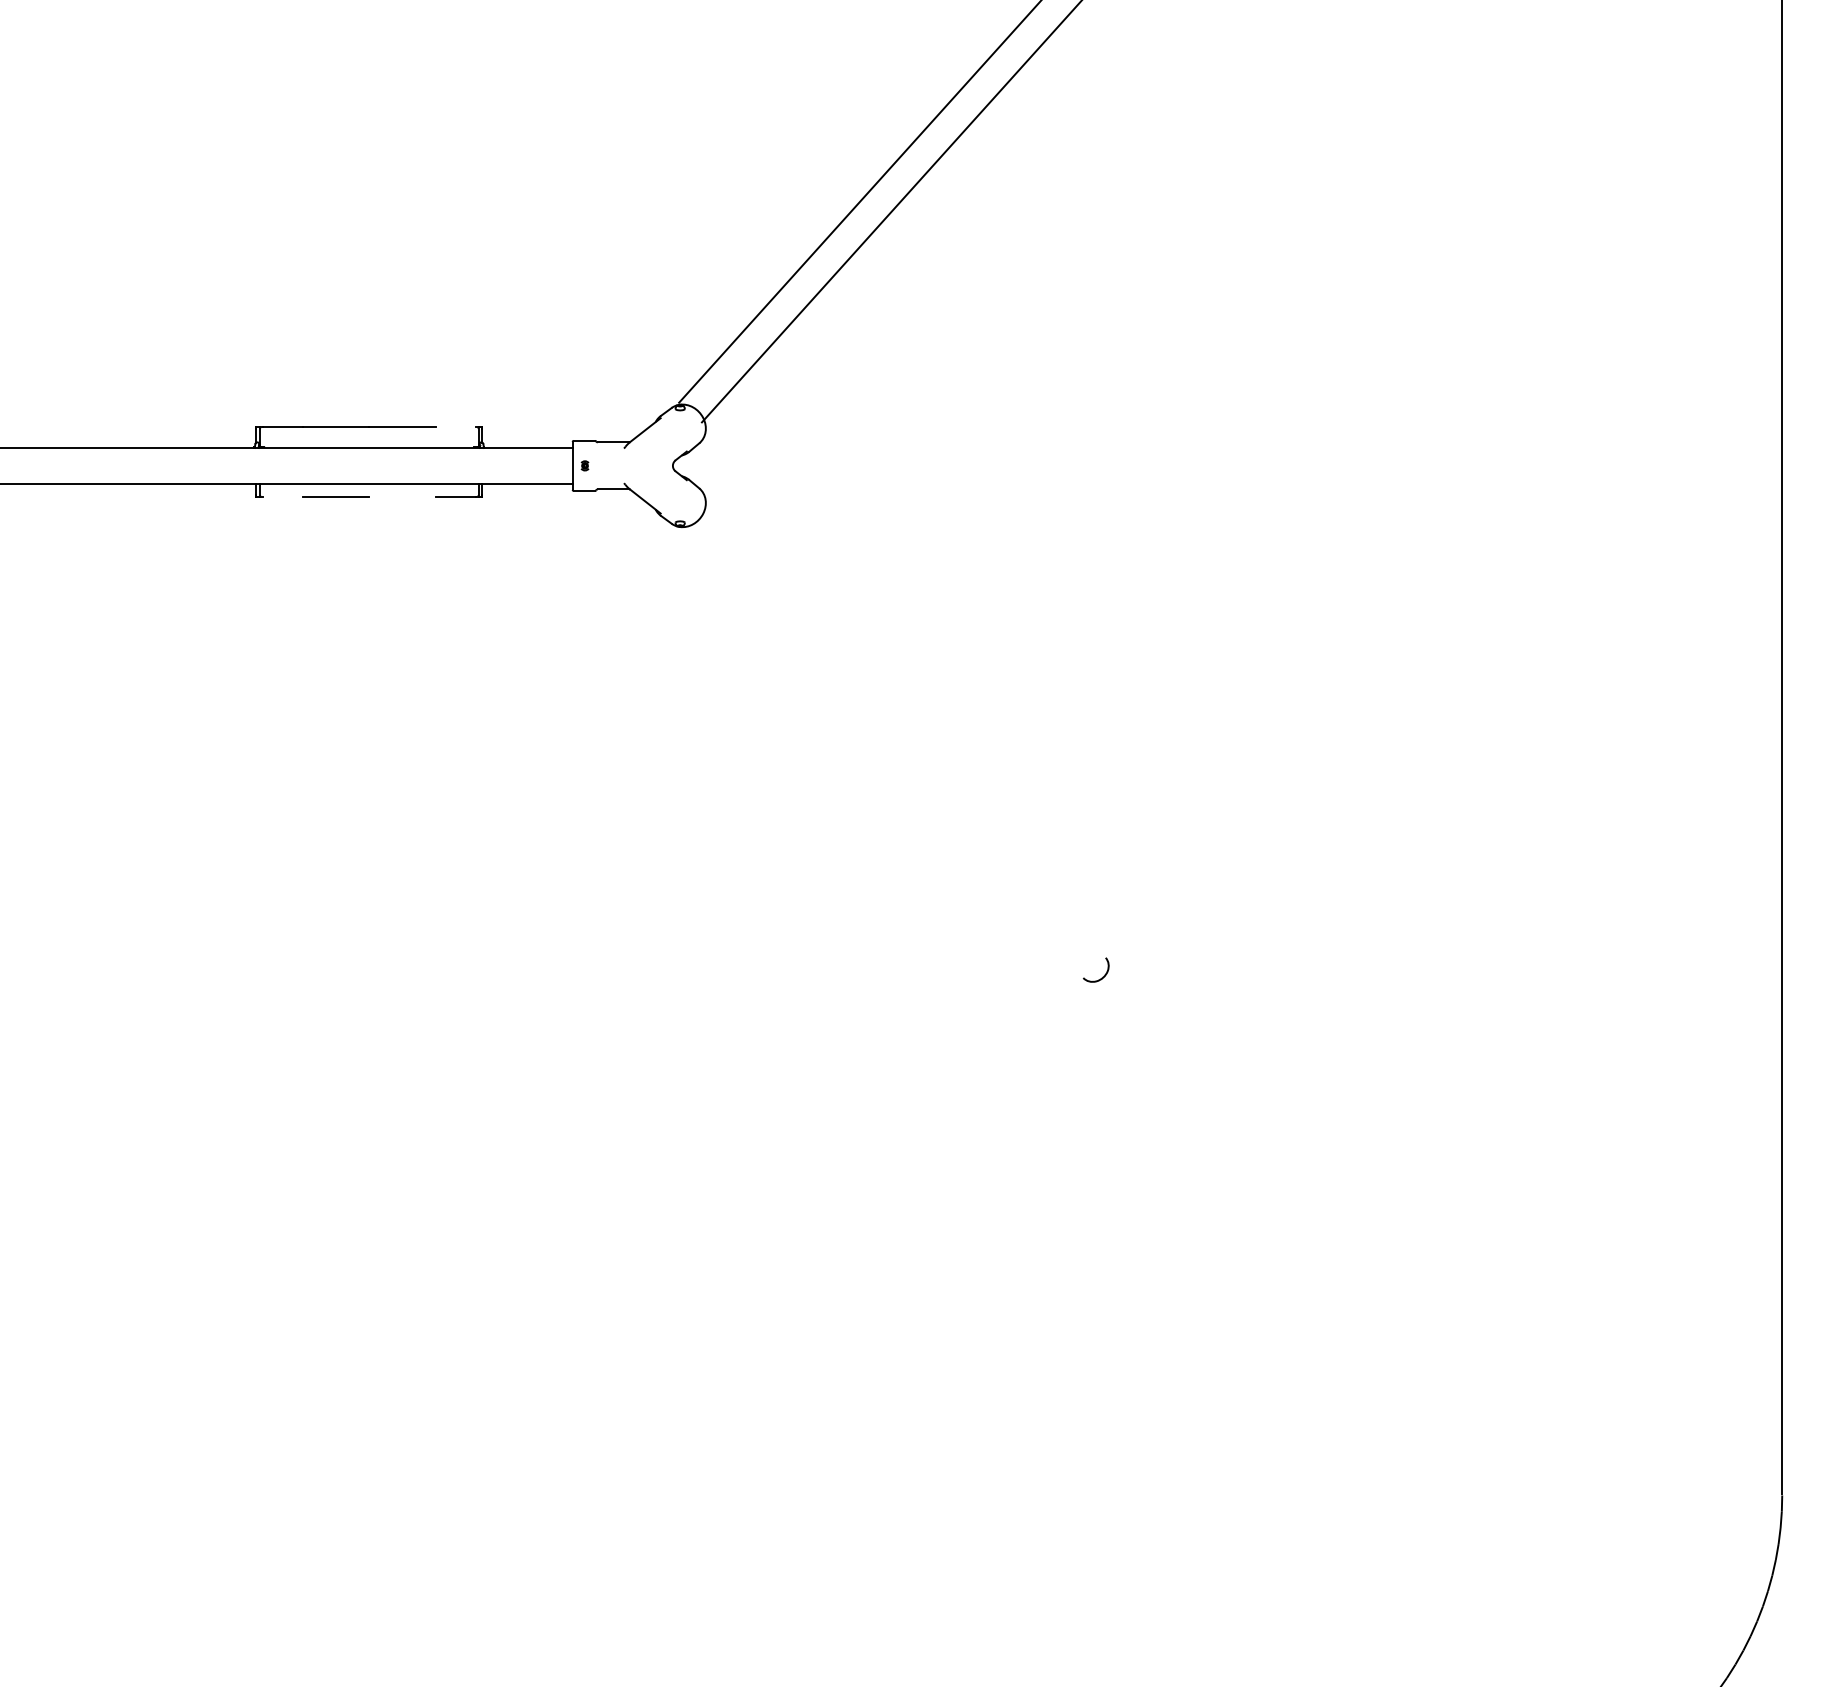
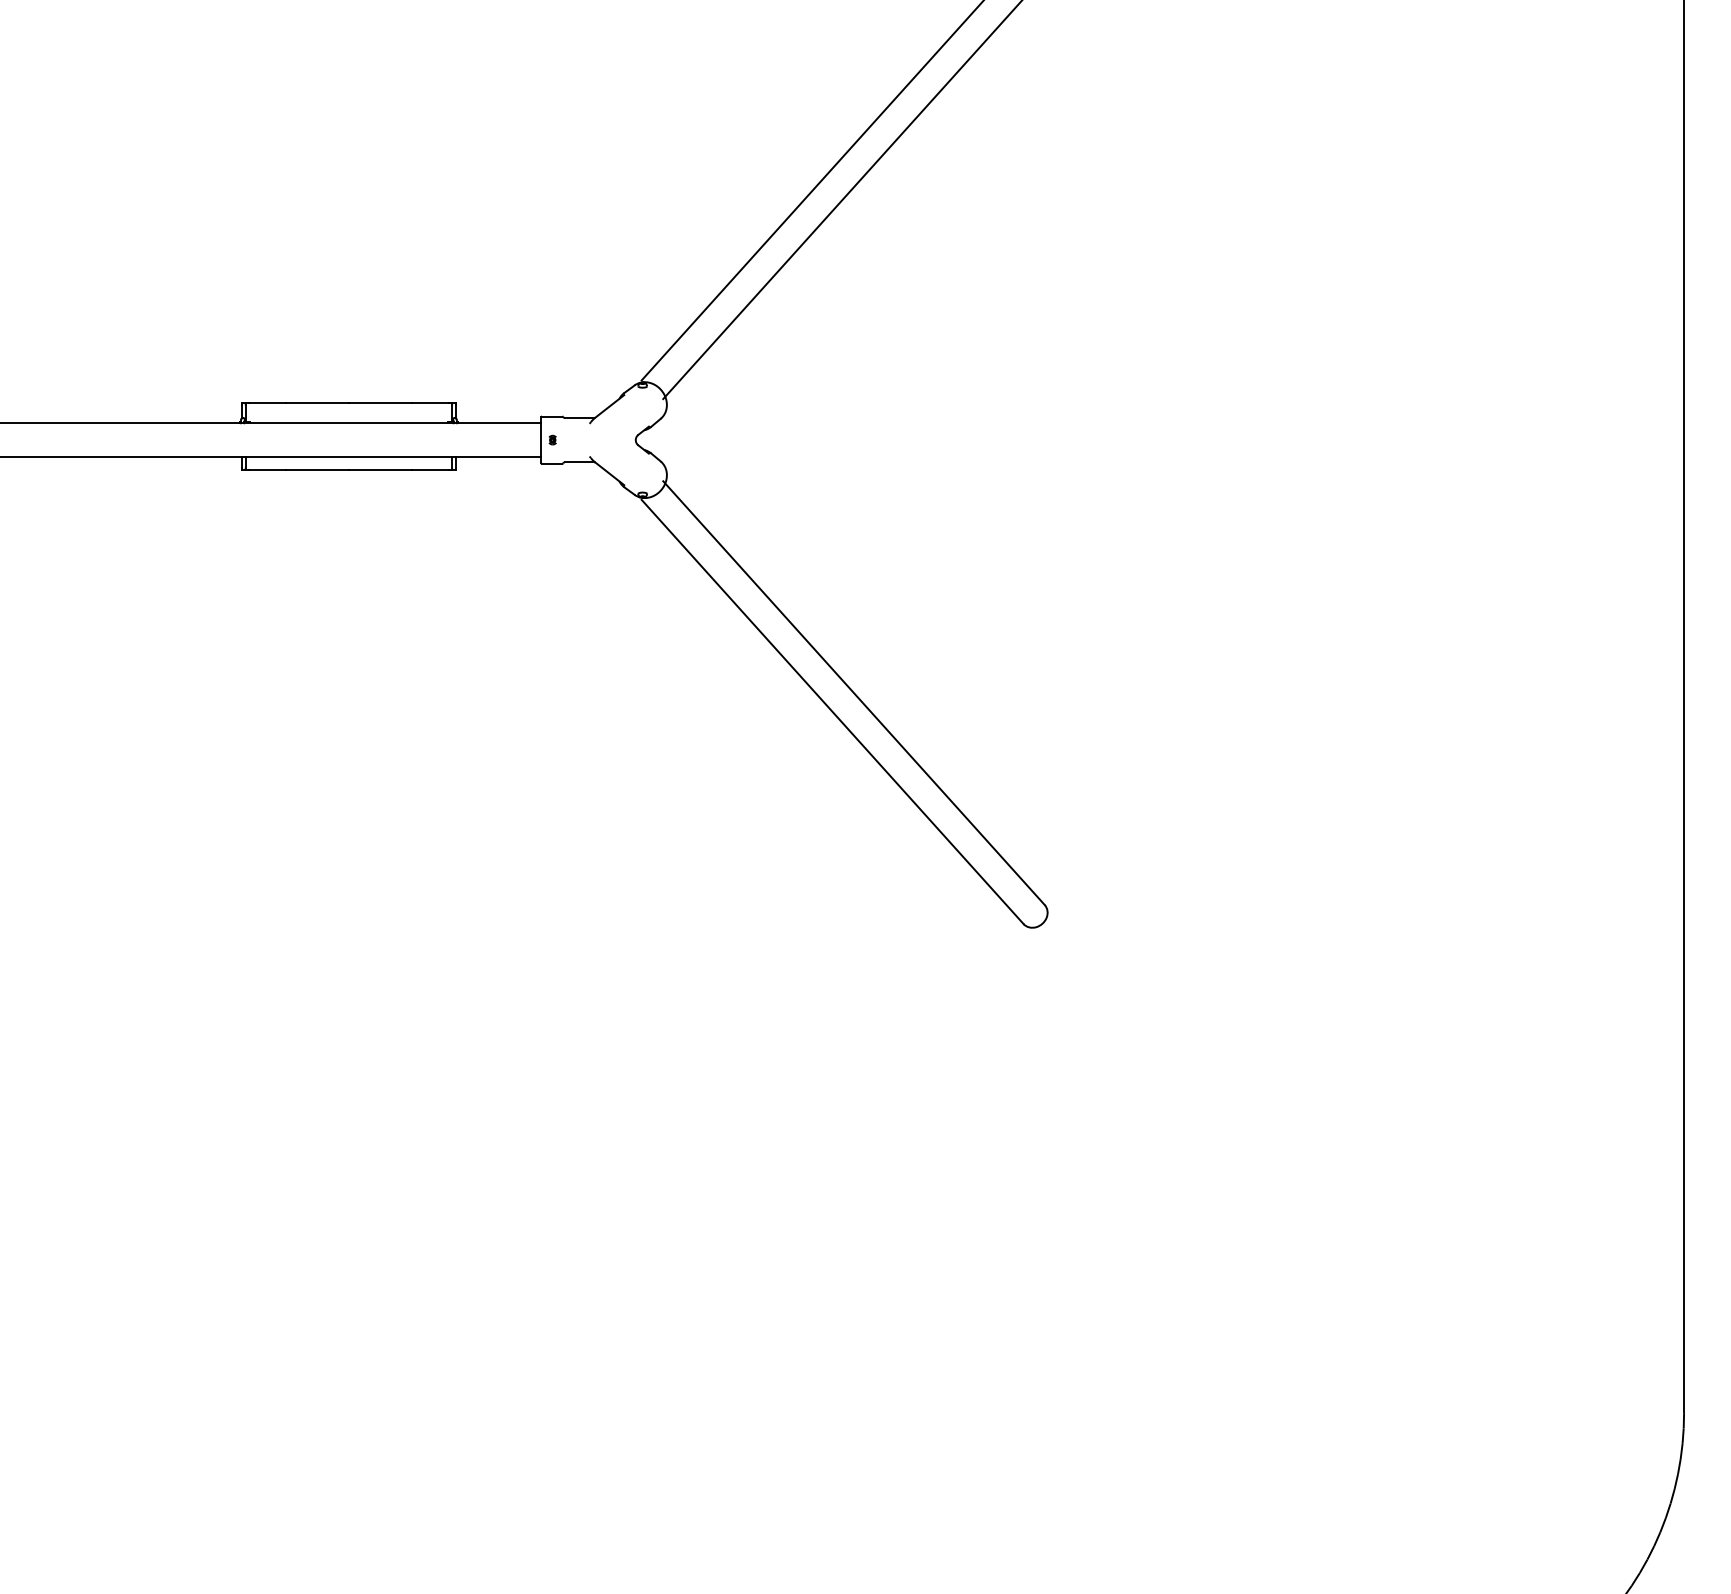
line: (455, 427) -> (430, 403), added
line: (282, 496) -> (266, 469), added
line: (402, 496) -> (380, 469), added
line: (903, 733) -> (853, 693), added
line: (881, 753) -> (832, 711), added

